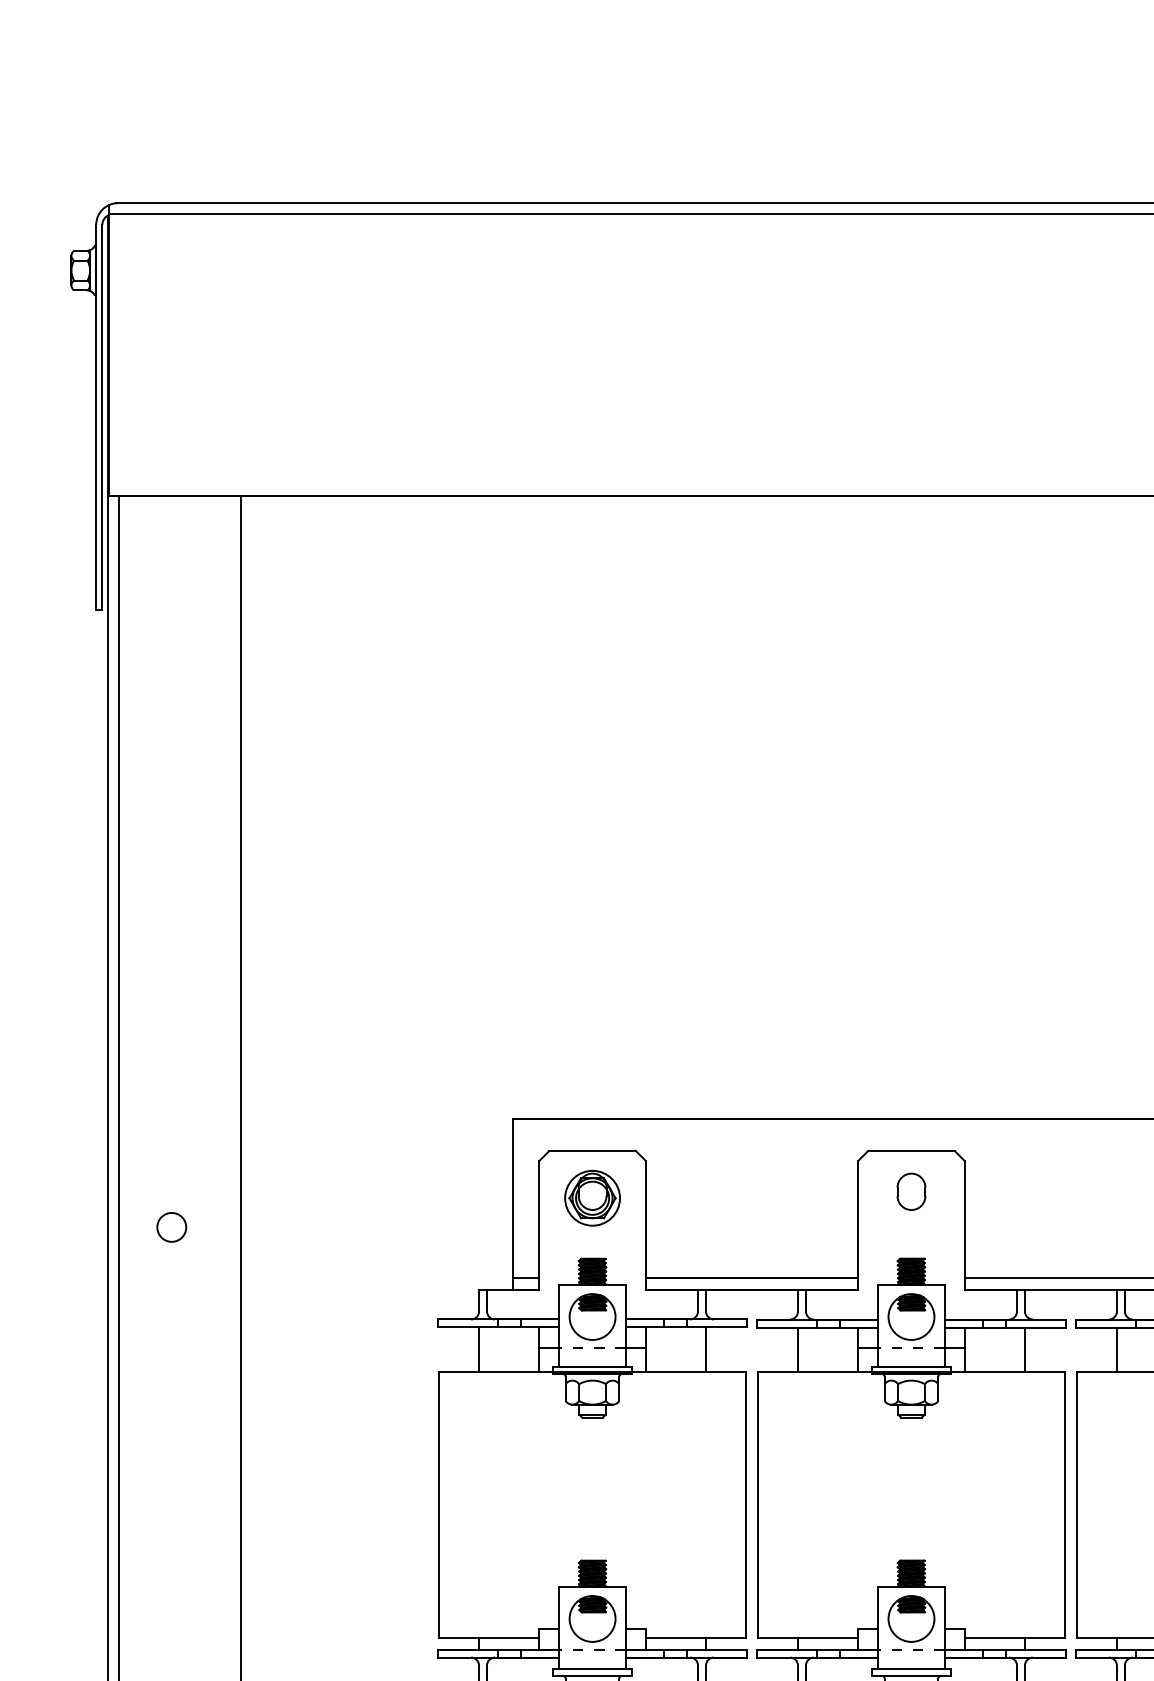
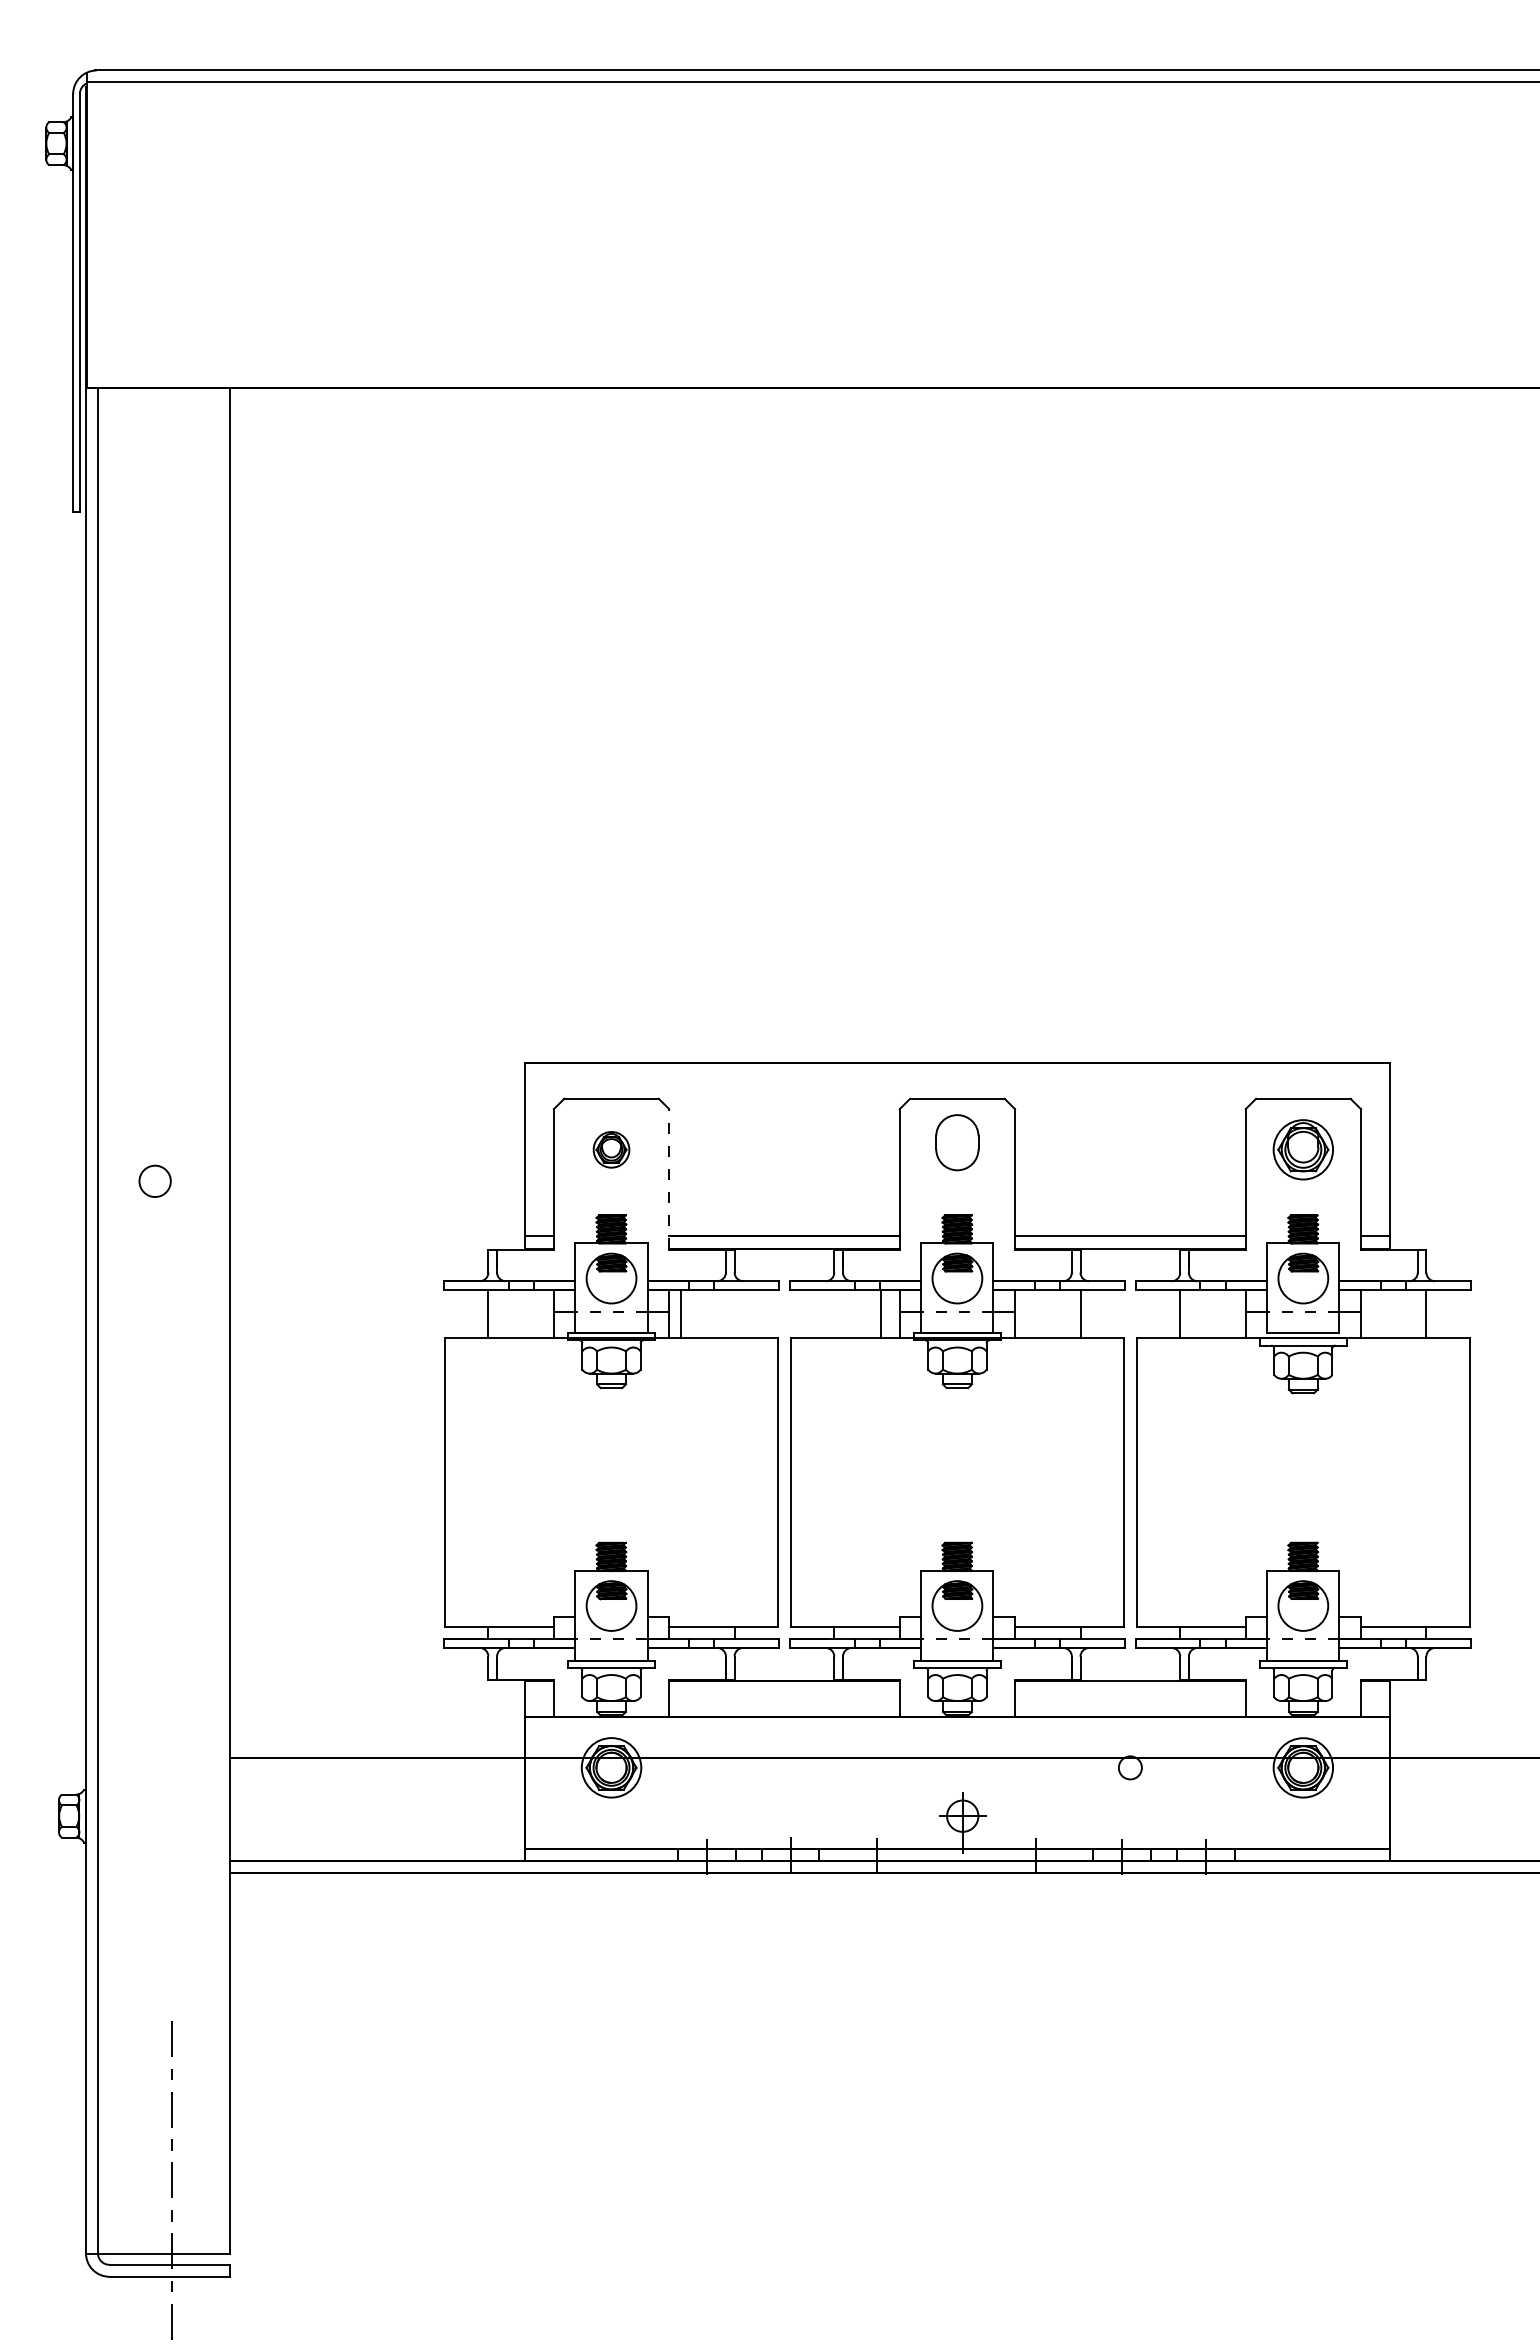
part: (911, 1191) -> (957, 1142), size x1.4
part: (592, 1198) -> (611, 1149), size x0.6
line: (646, 1224) -> (669, 1178), solid -> dashed
line: (705, 1349) -> (680, 1313), moved
line: (798, 1349) -> (881, 1313), moved

